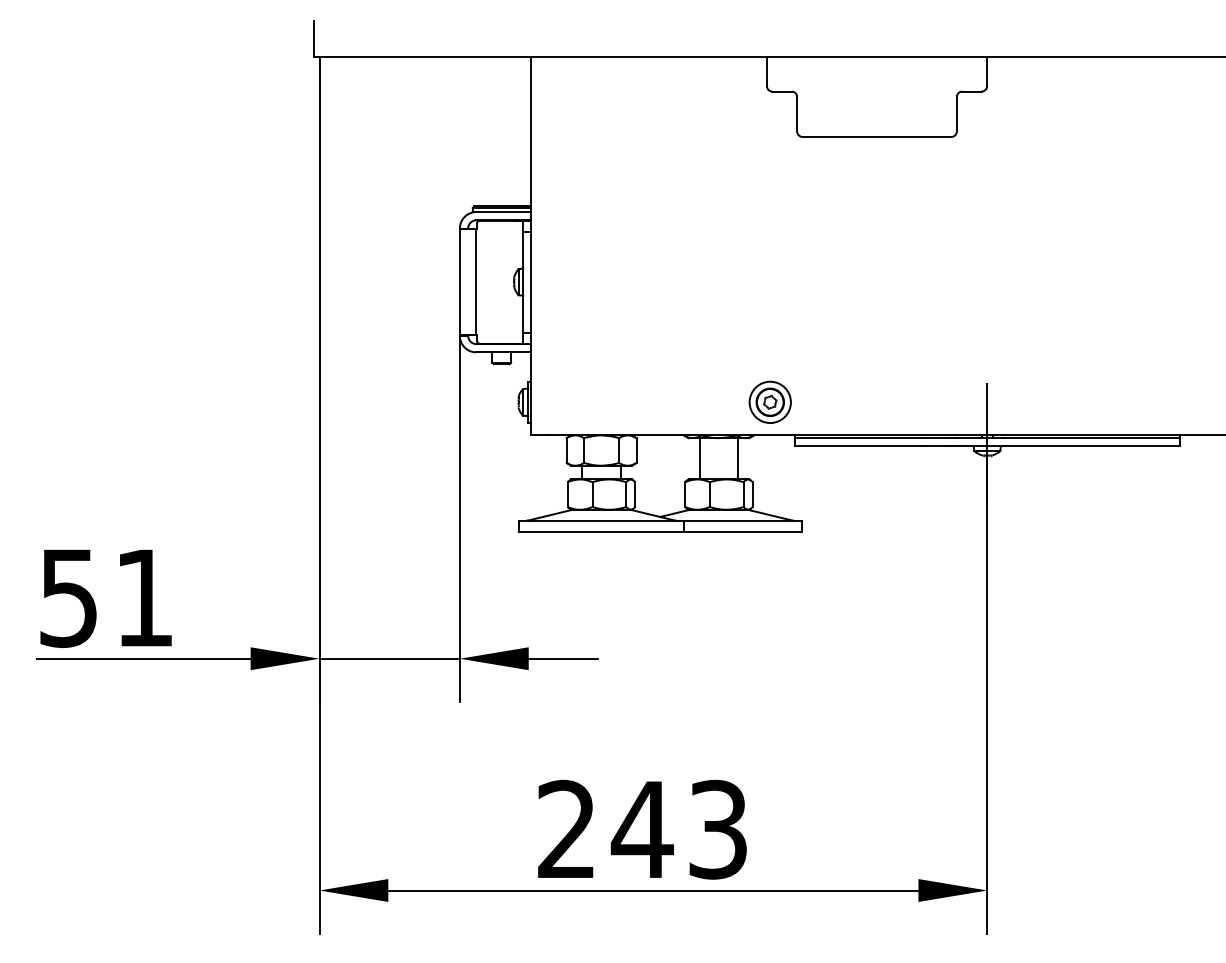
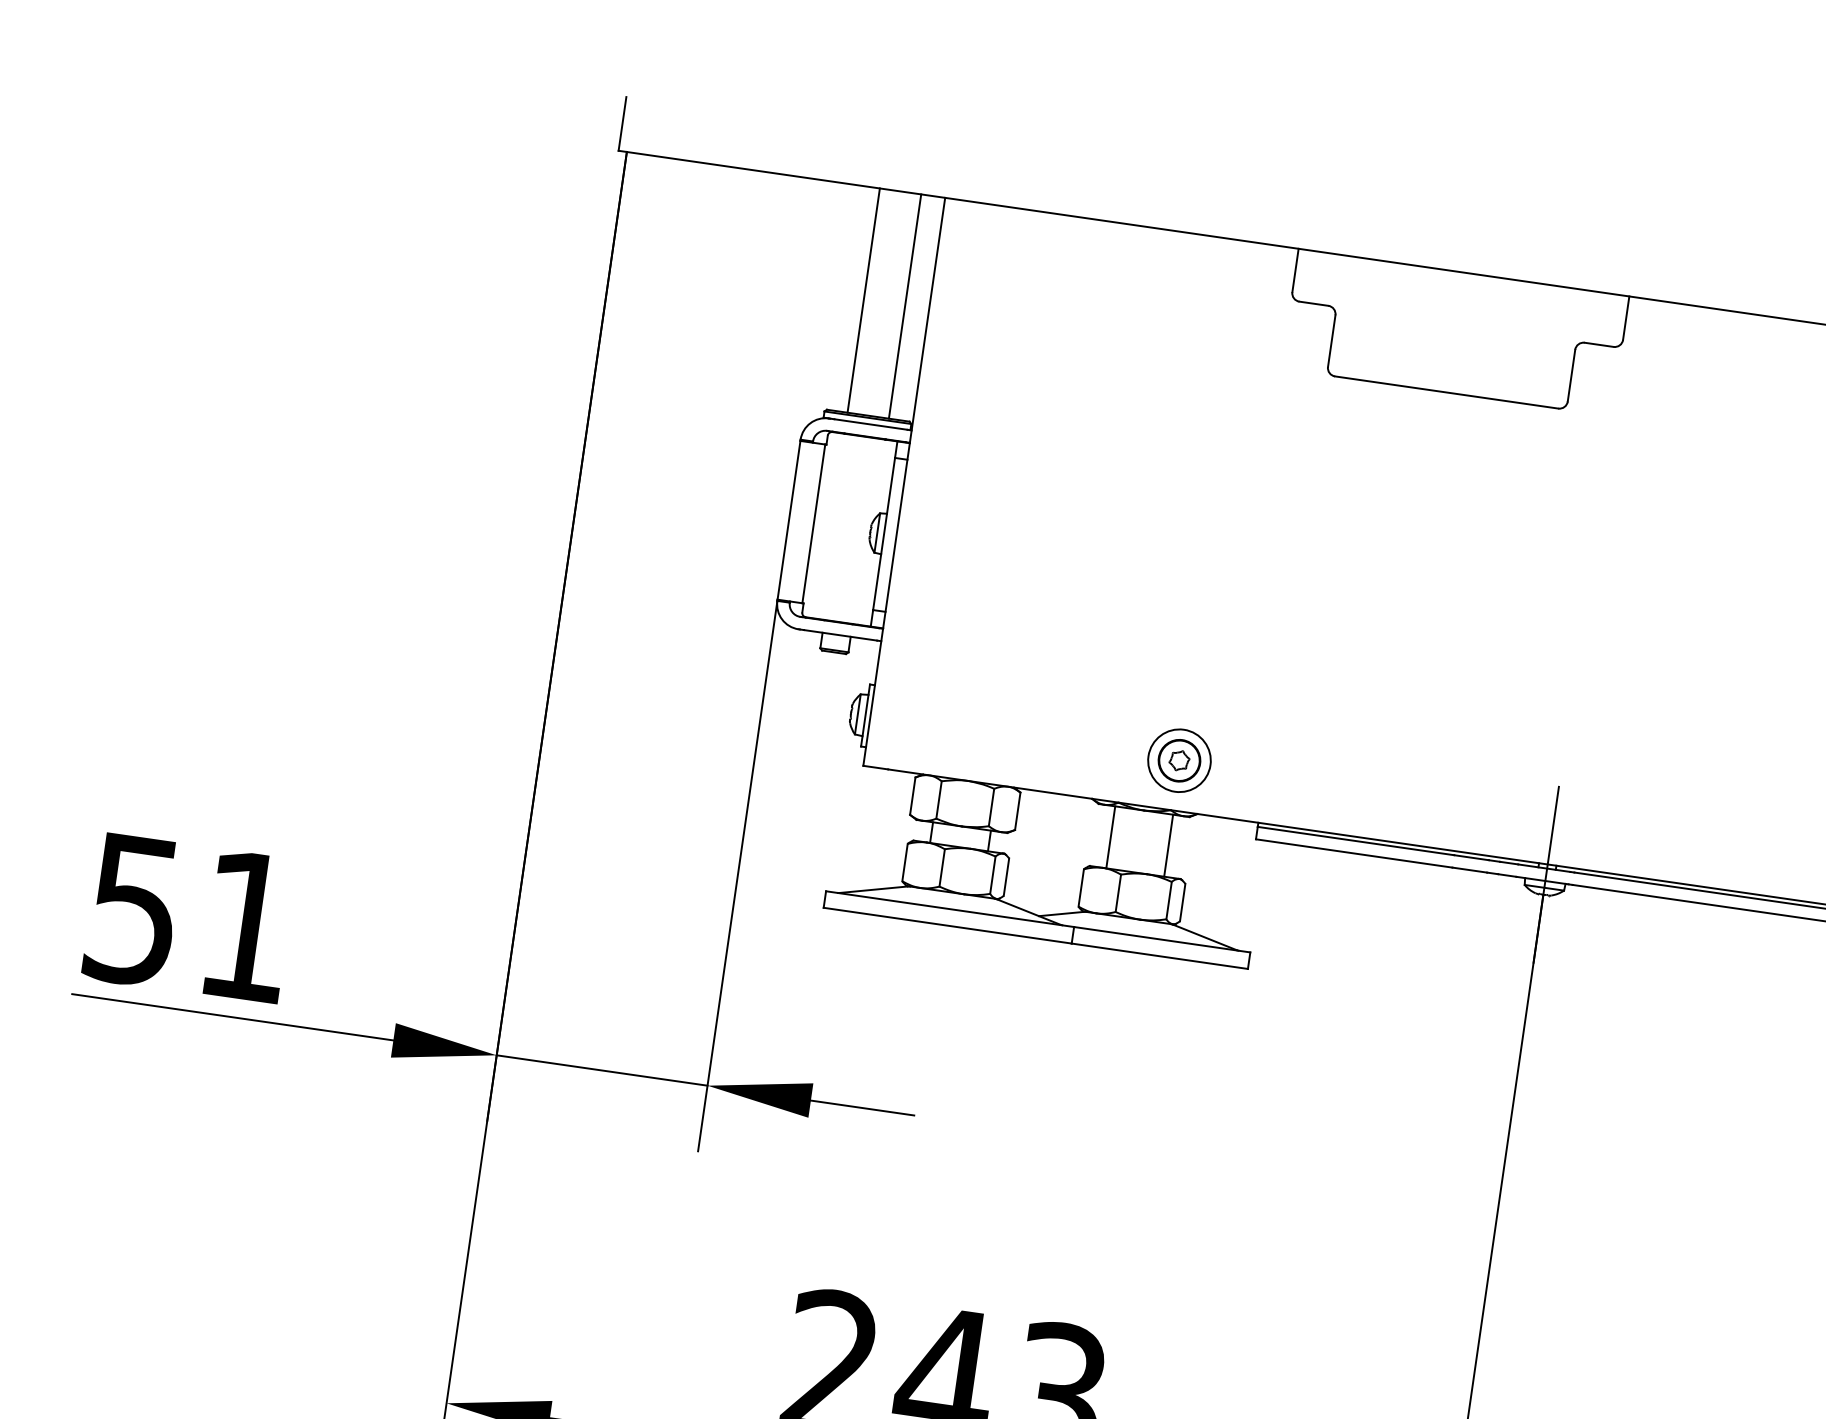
line: (487, 131) -> (863, 299), added
line: (515, 131) -> (905, 306), added
part: (769, 401) -> (1178, 759), moved

